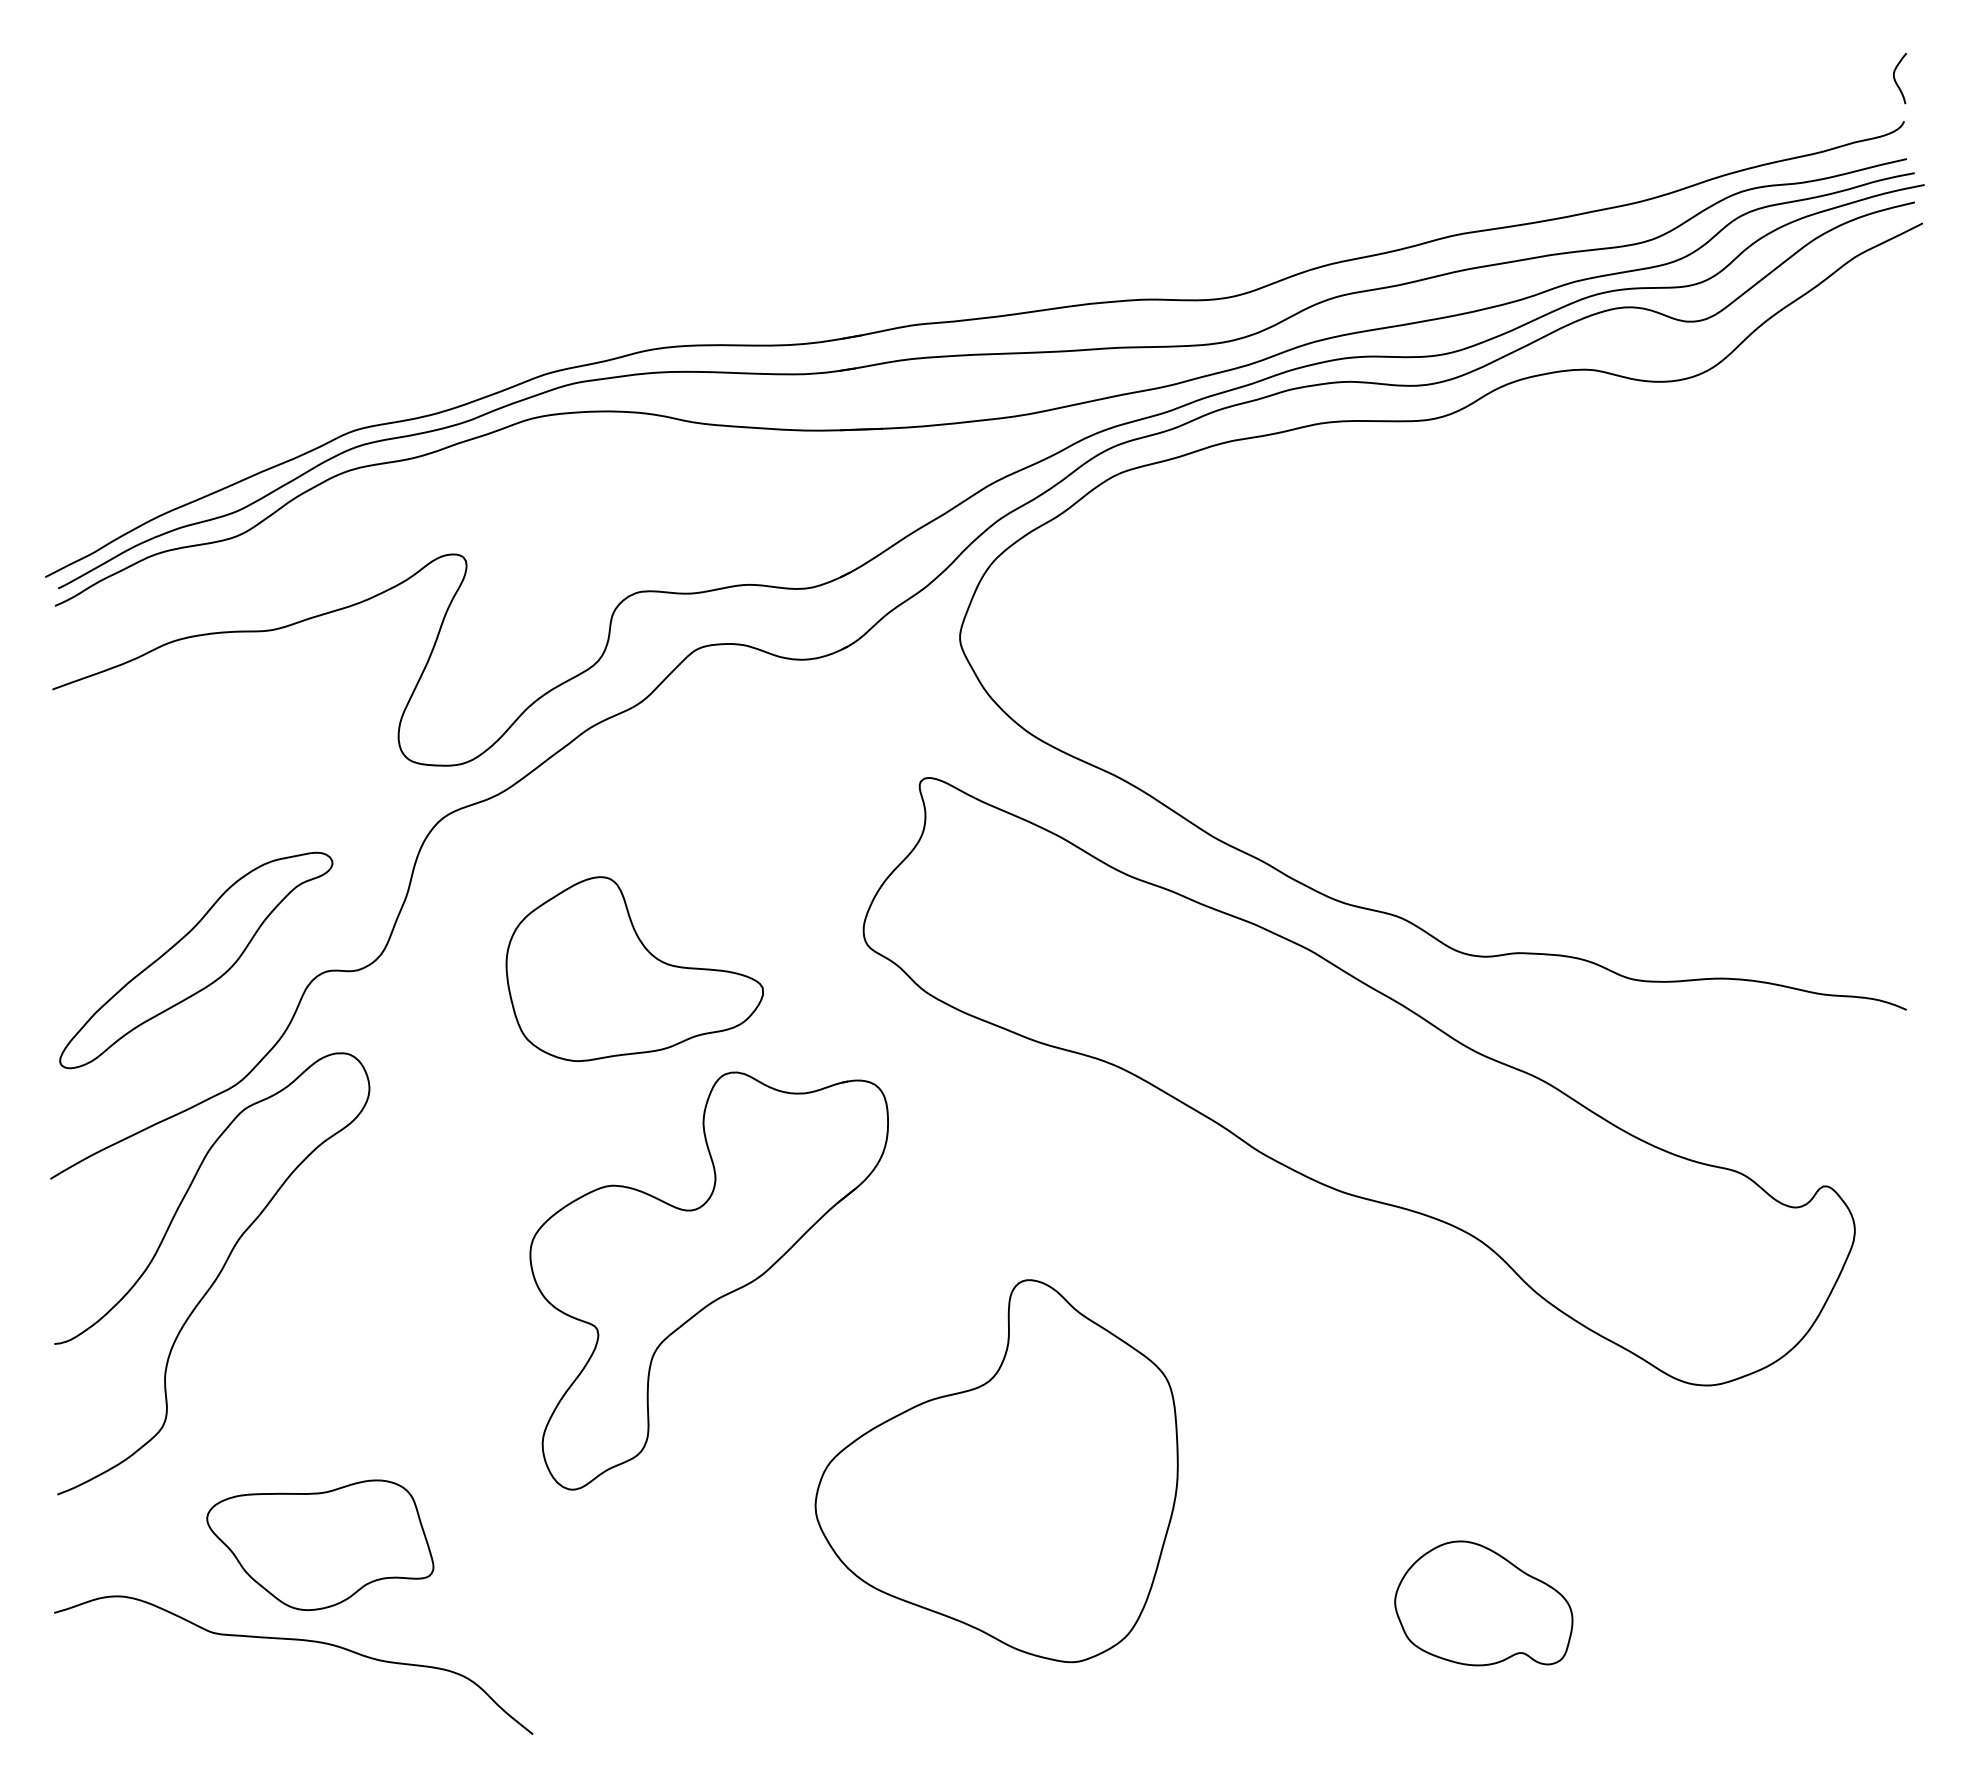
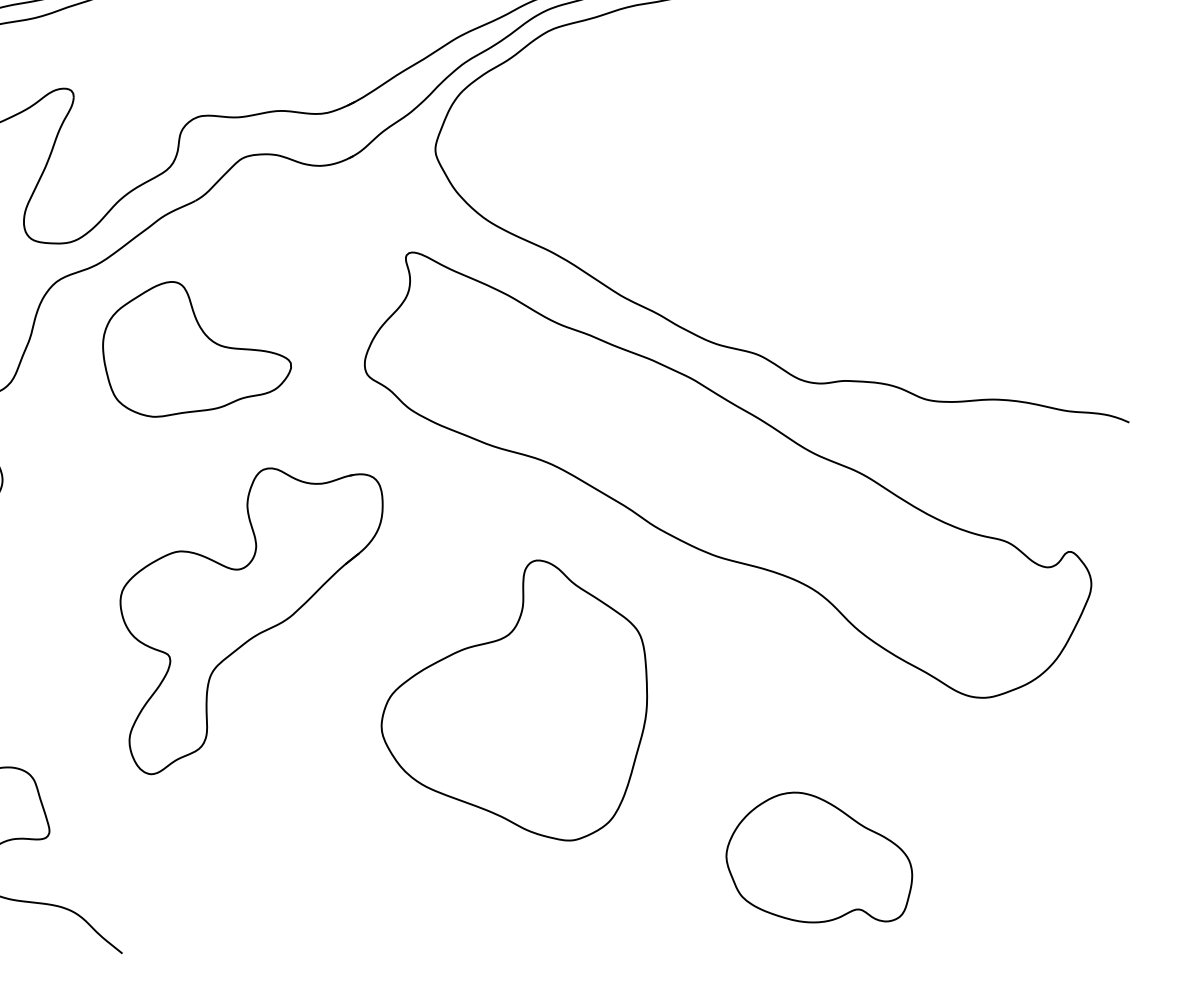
part: (634, 969) -> (196, 349), moved
part: (996, 1471) -> (514, 700), moved
part: (1483, 1603) -> (819, 857), size x1.43

